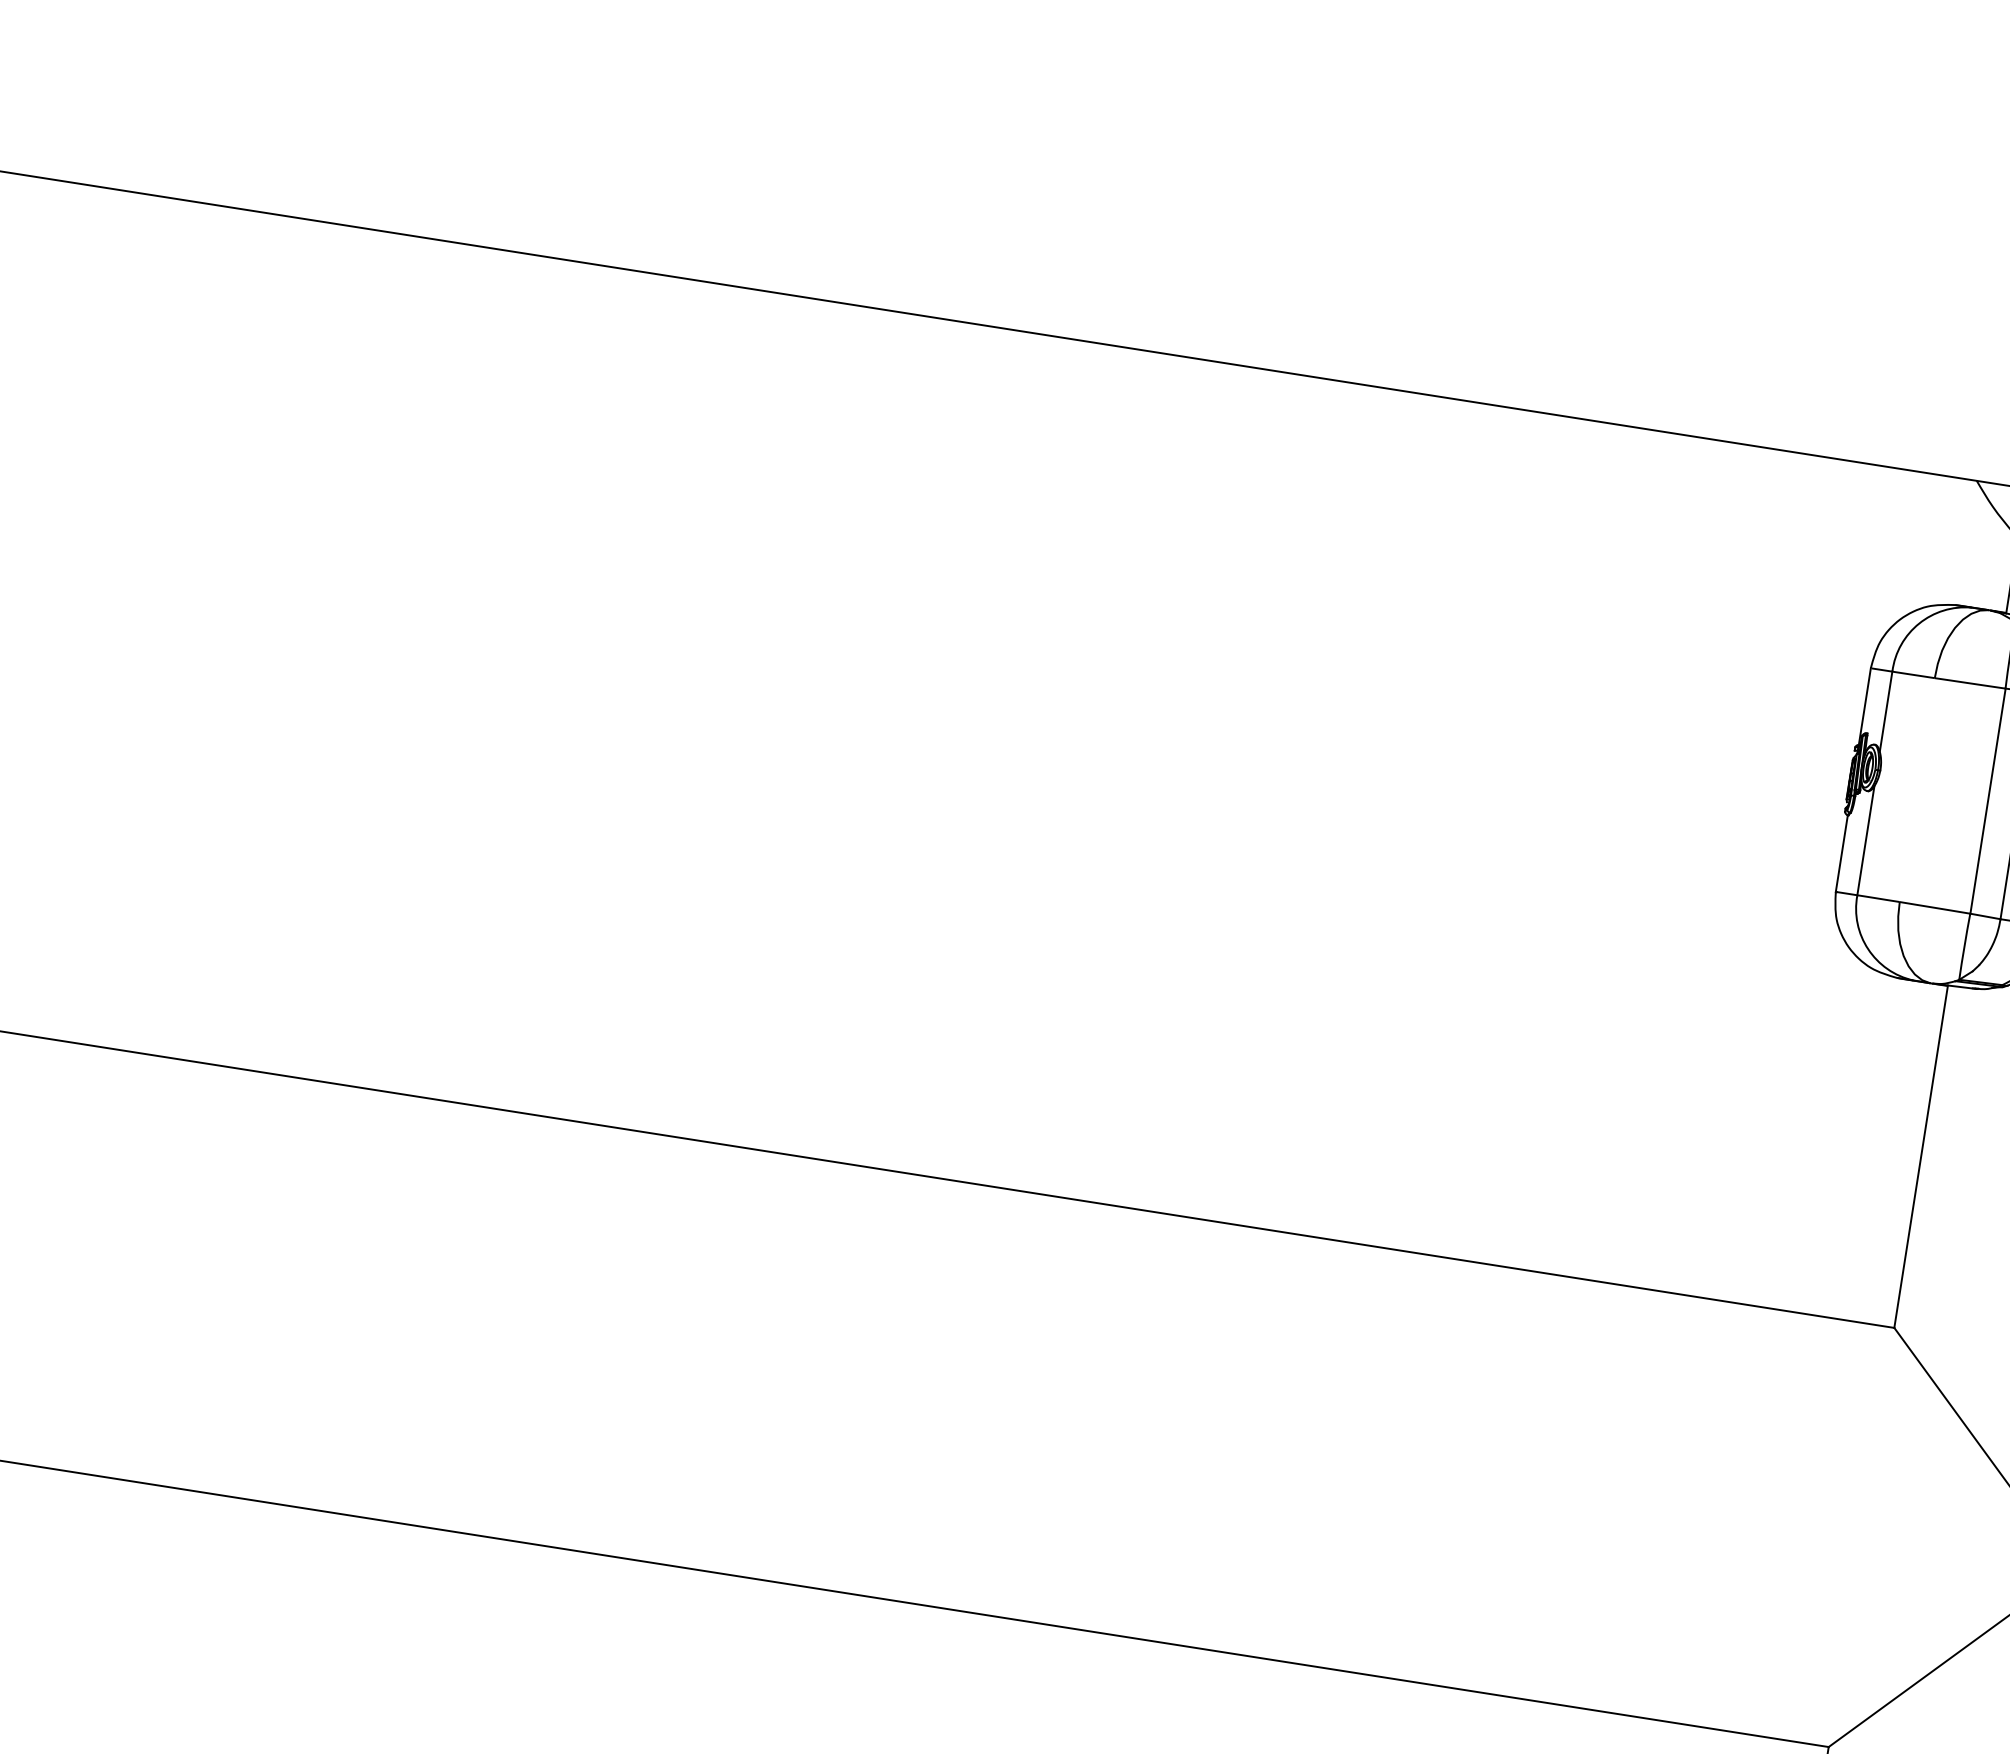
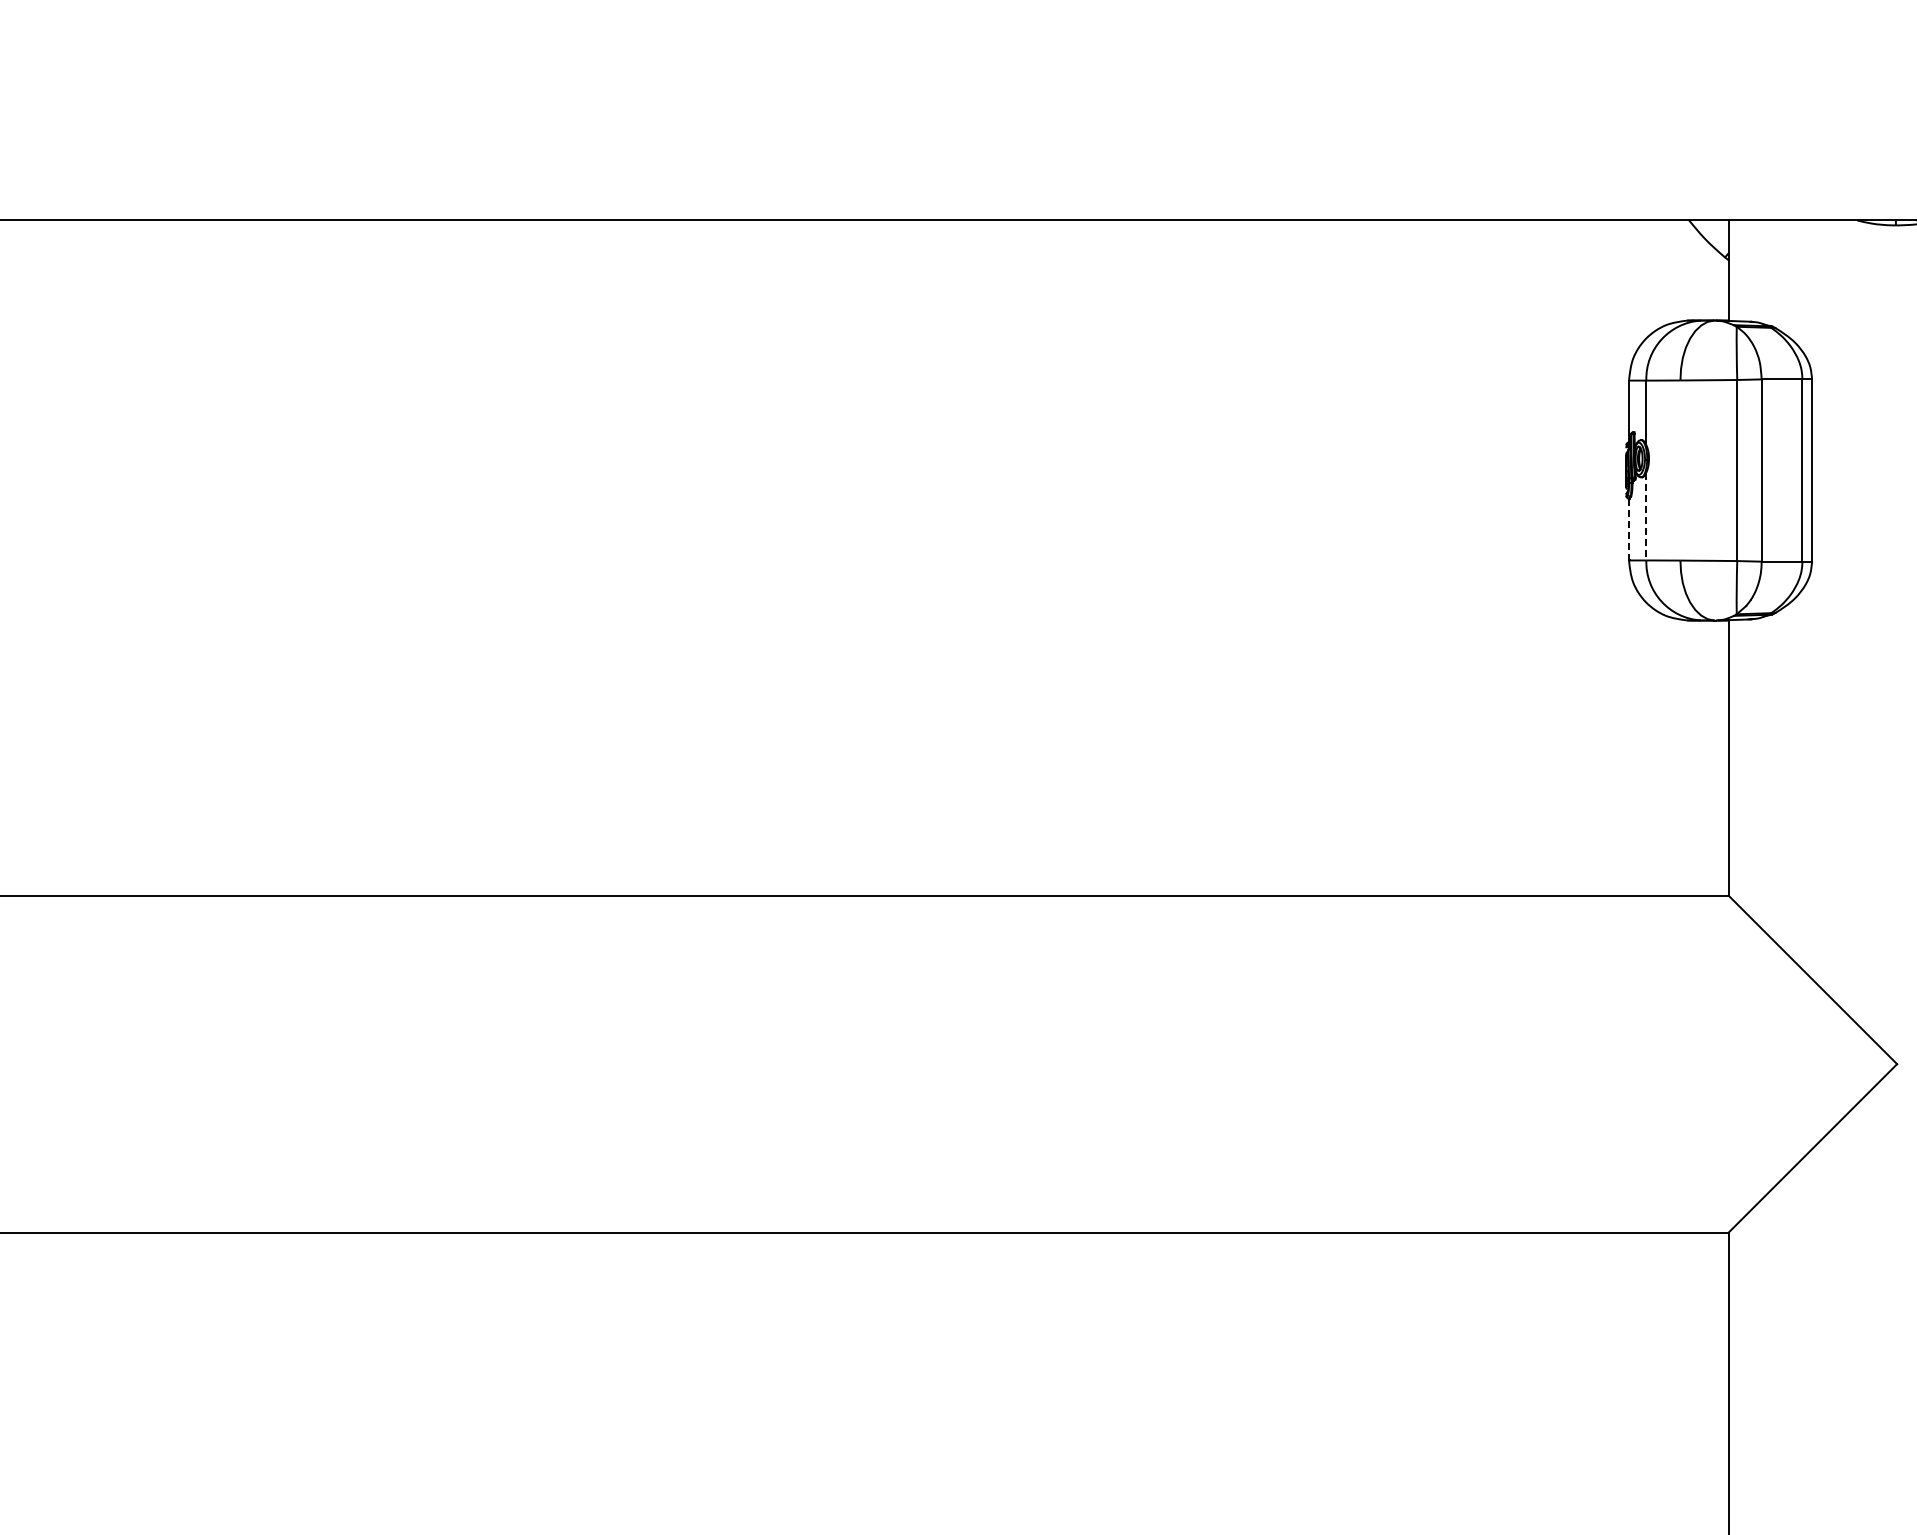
line: (1866, 840) -> (1646, 516), solid -> dashed
line: (1842, 853) -> (1629, 529), solid -> dashed

